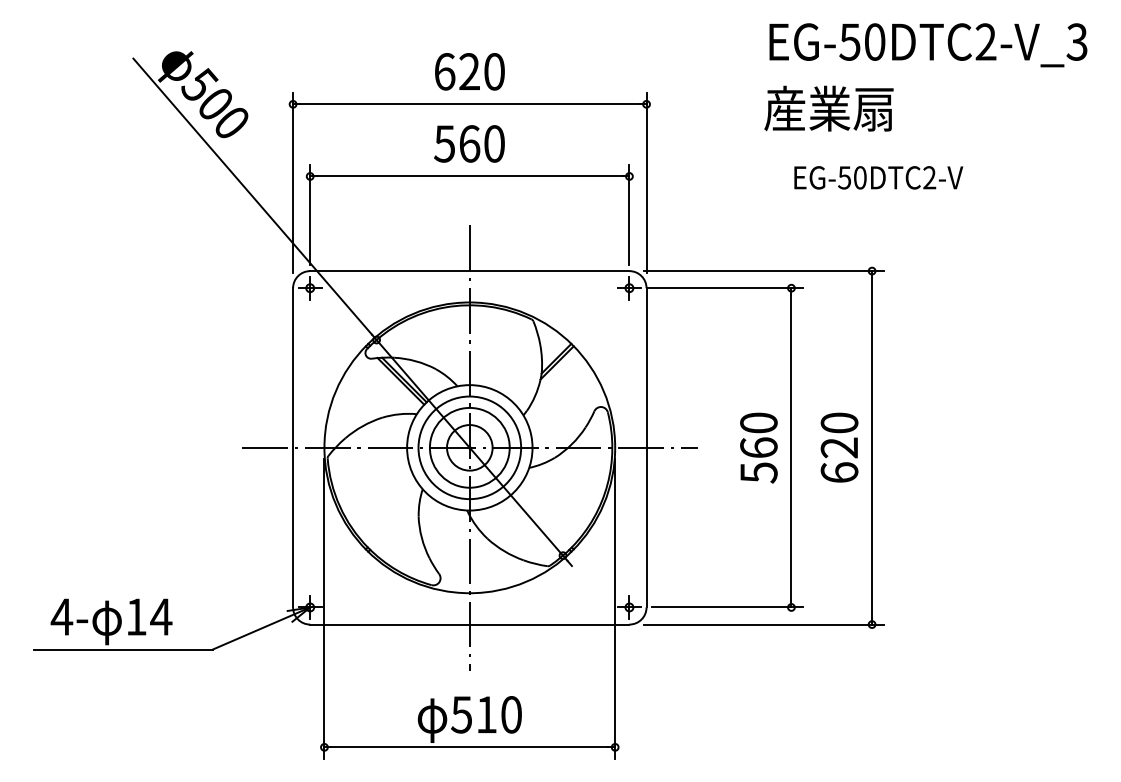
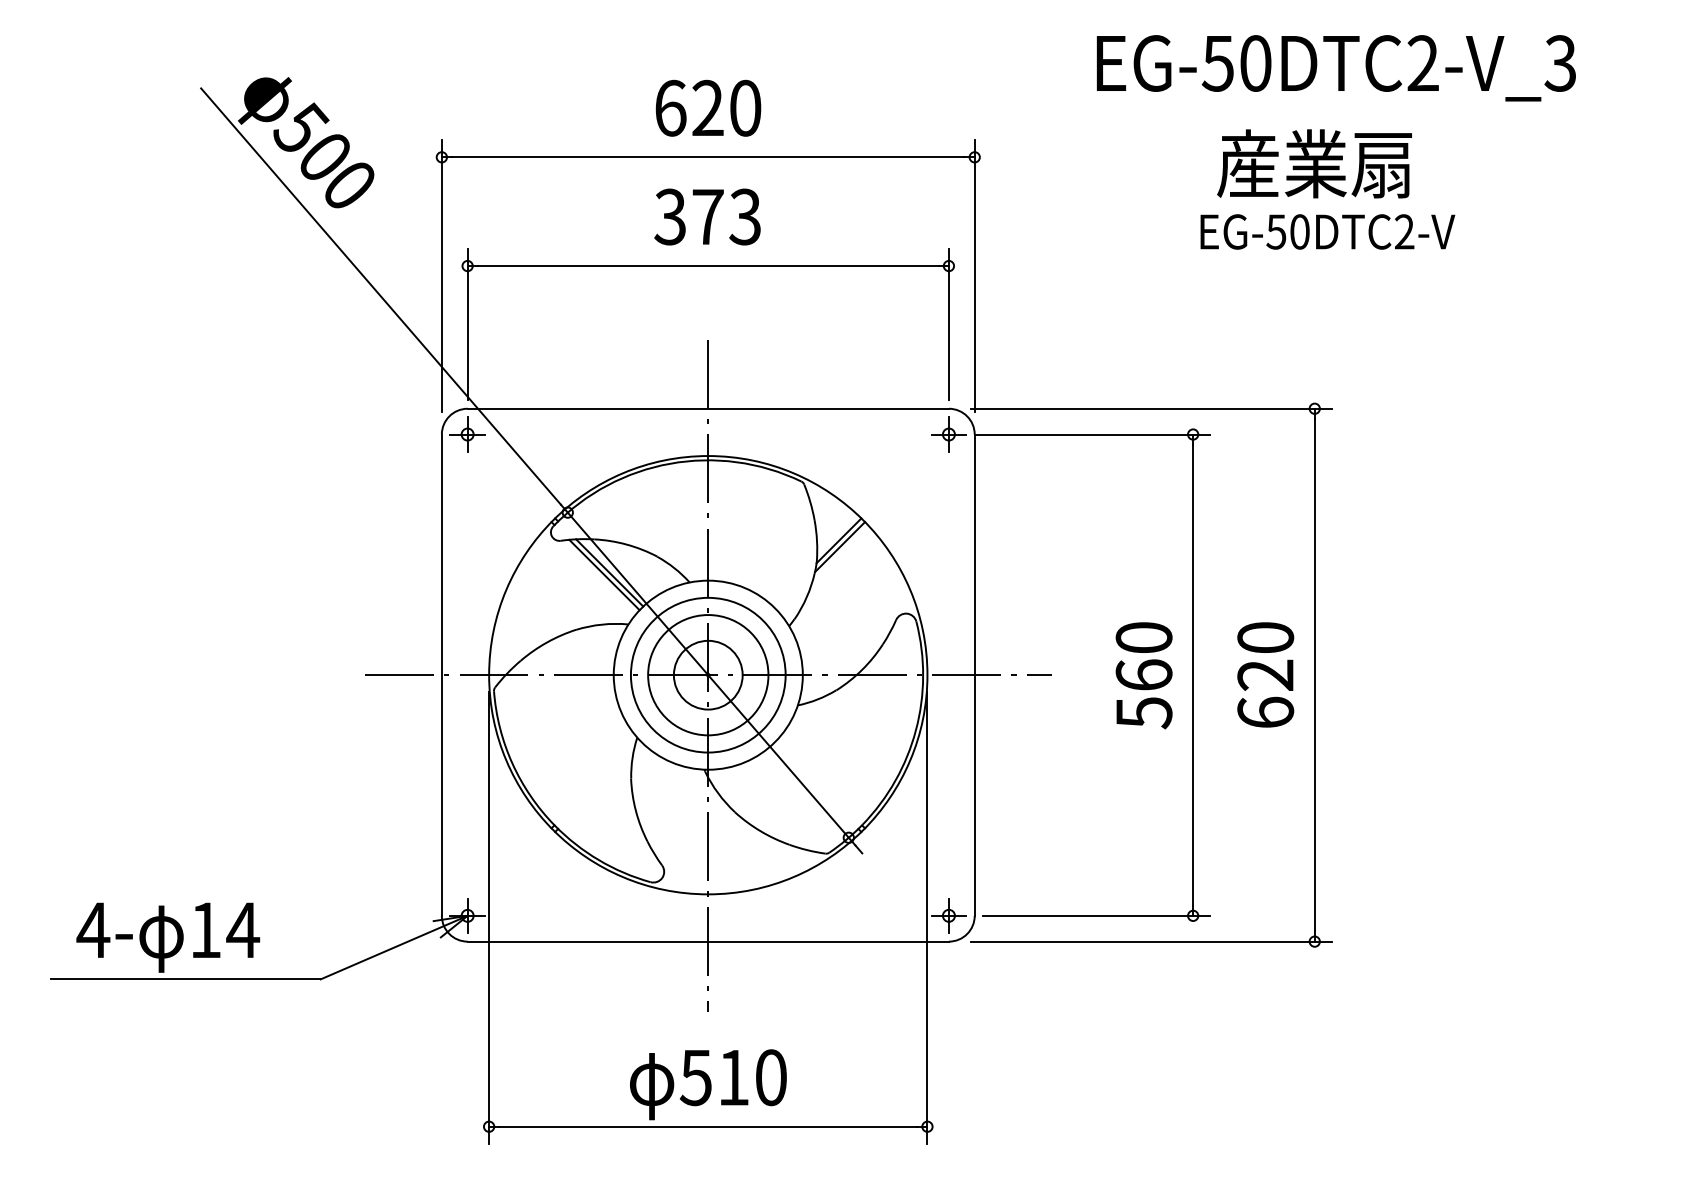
text: (928, 45) -> (1336, 68), moved
text: (828, 108) -> (1313, 163), moved
text: (469, 143) -> (707, 216), 560 -> 373
text: (878, 177) -> (1327, 231), moved

